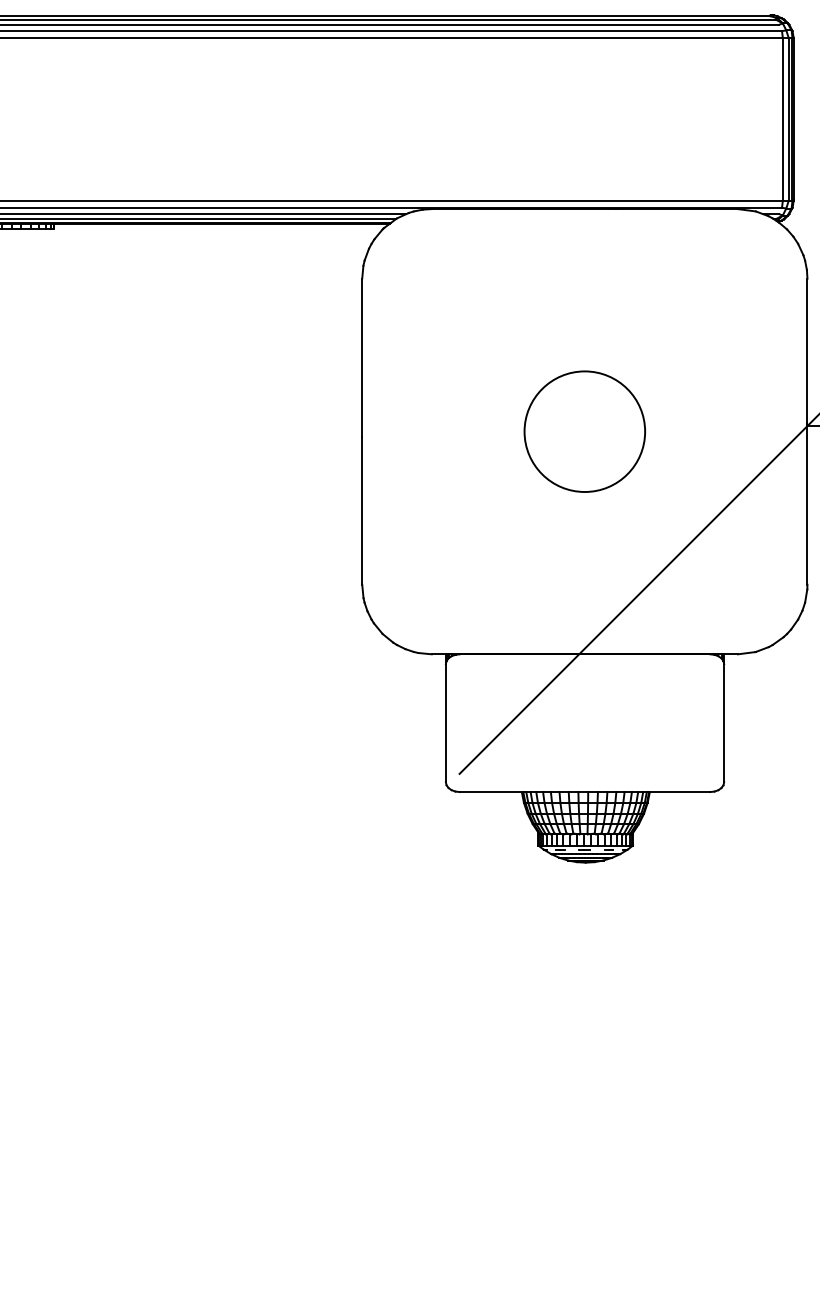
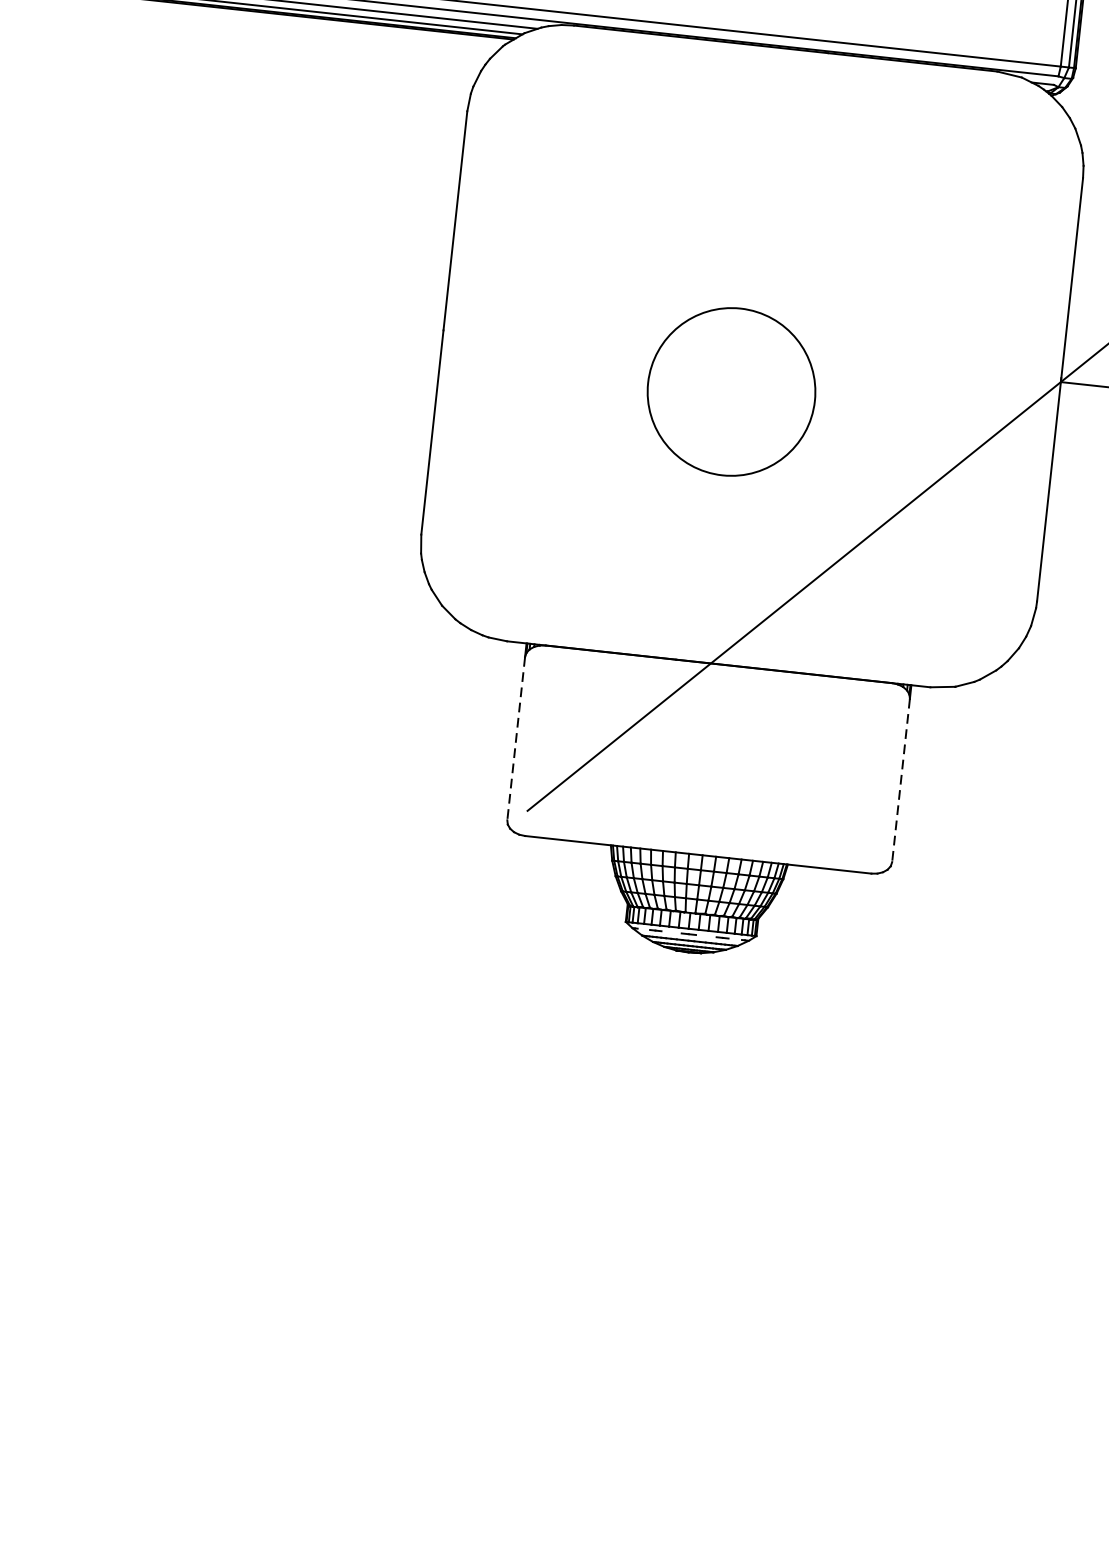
circle: (584, 431) -> (731, 391), moved
line: (445, 723) -> (515, 739), solid -> dashed
line: (724, 723) -> (901, 780), solid -> dashed

